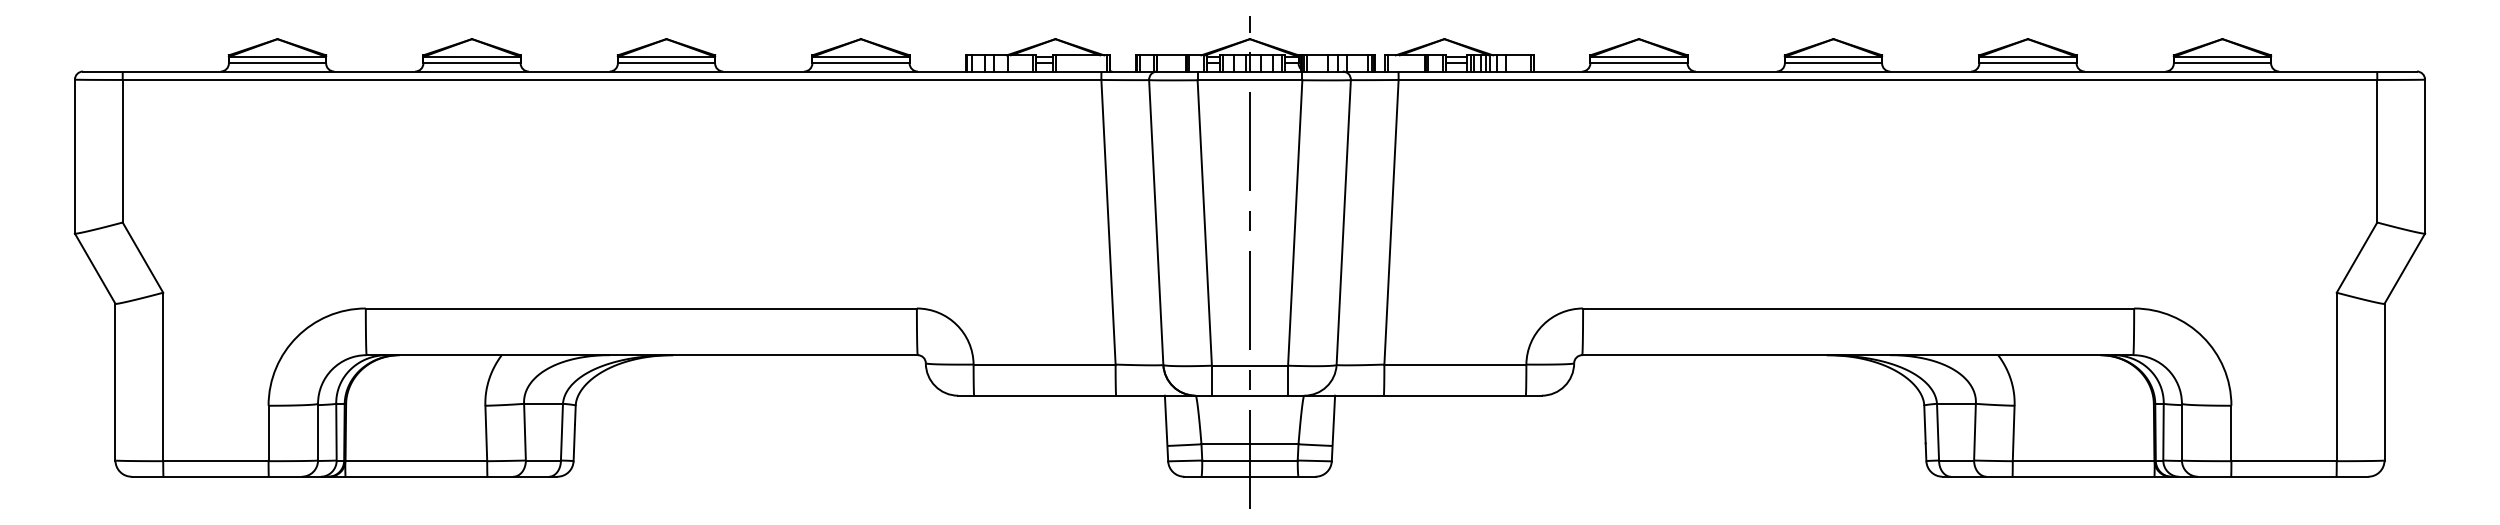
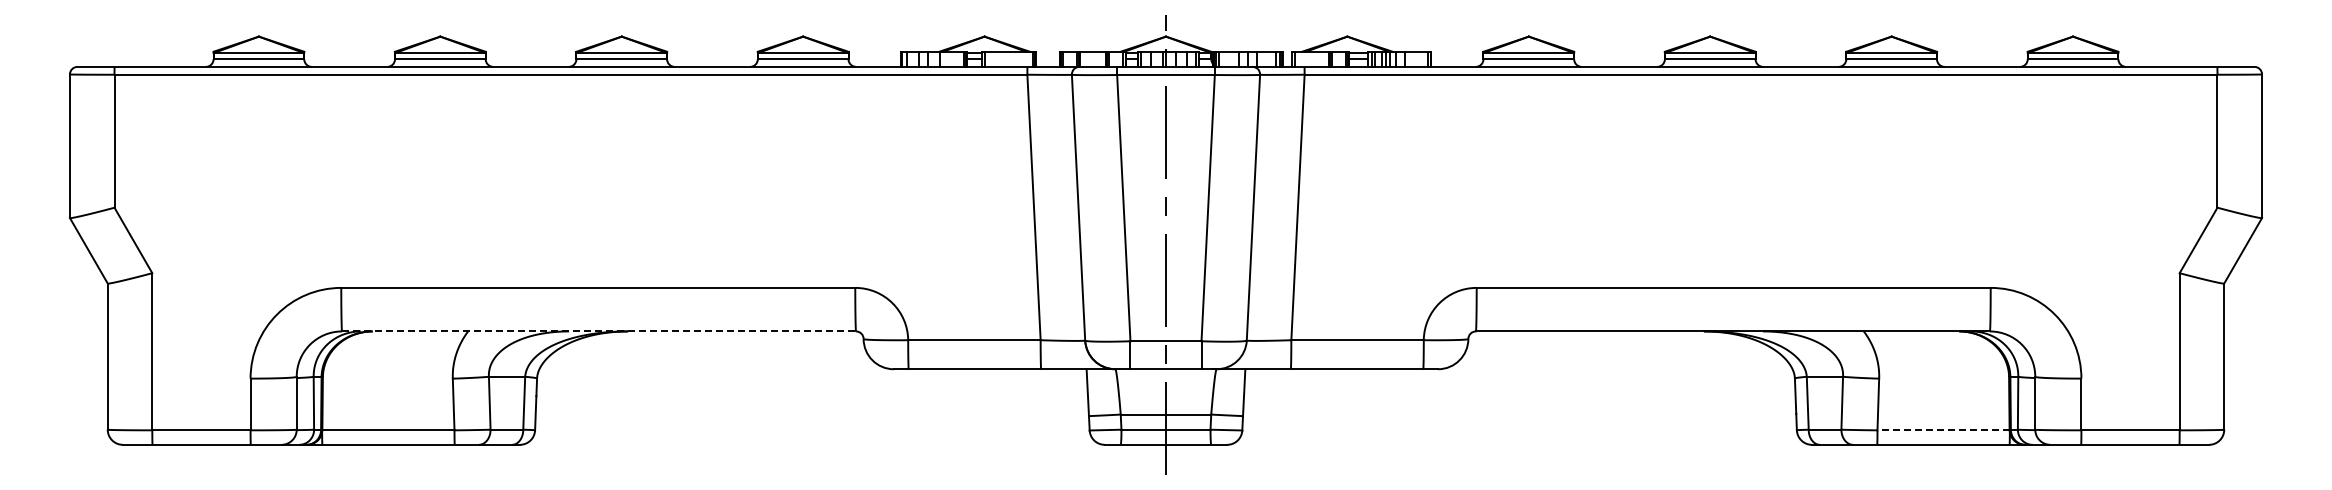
line: (642, 355) -> (599, 331), solid -> dashed
line: (2083, 461) -> (1943, 430), solid -> dashed

